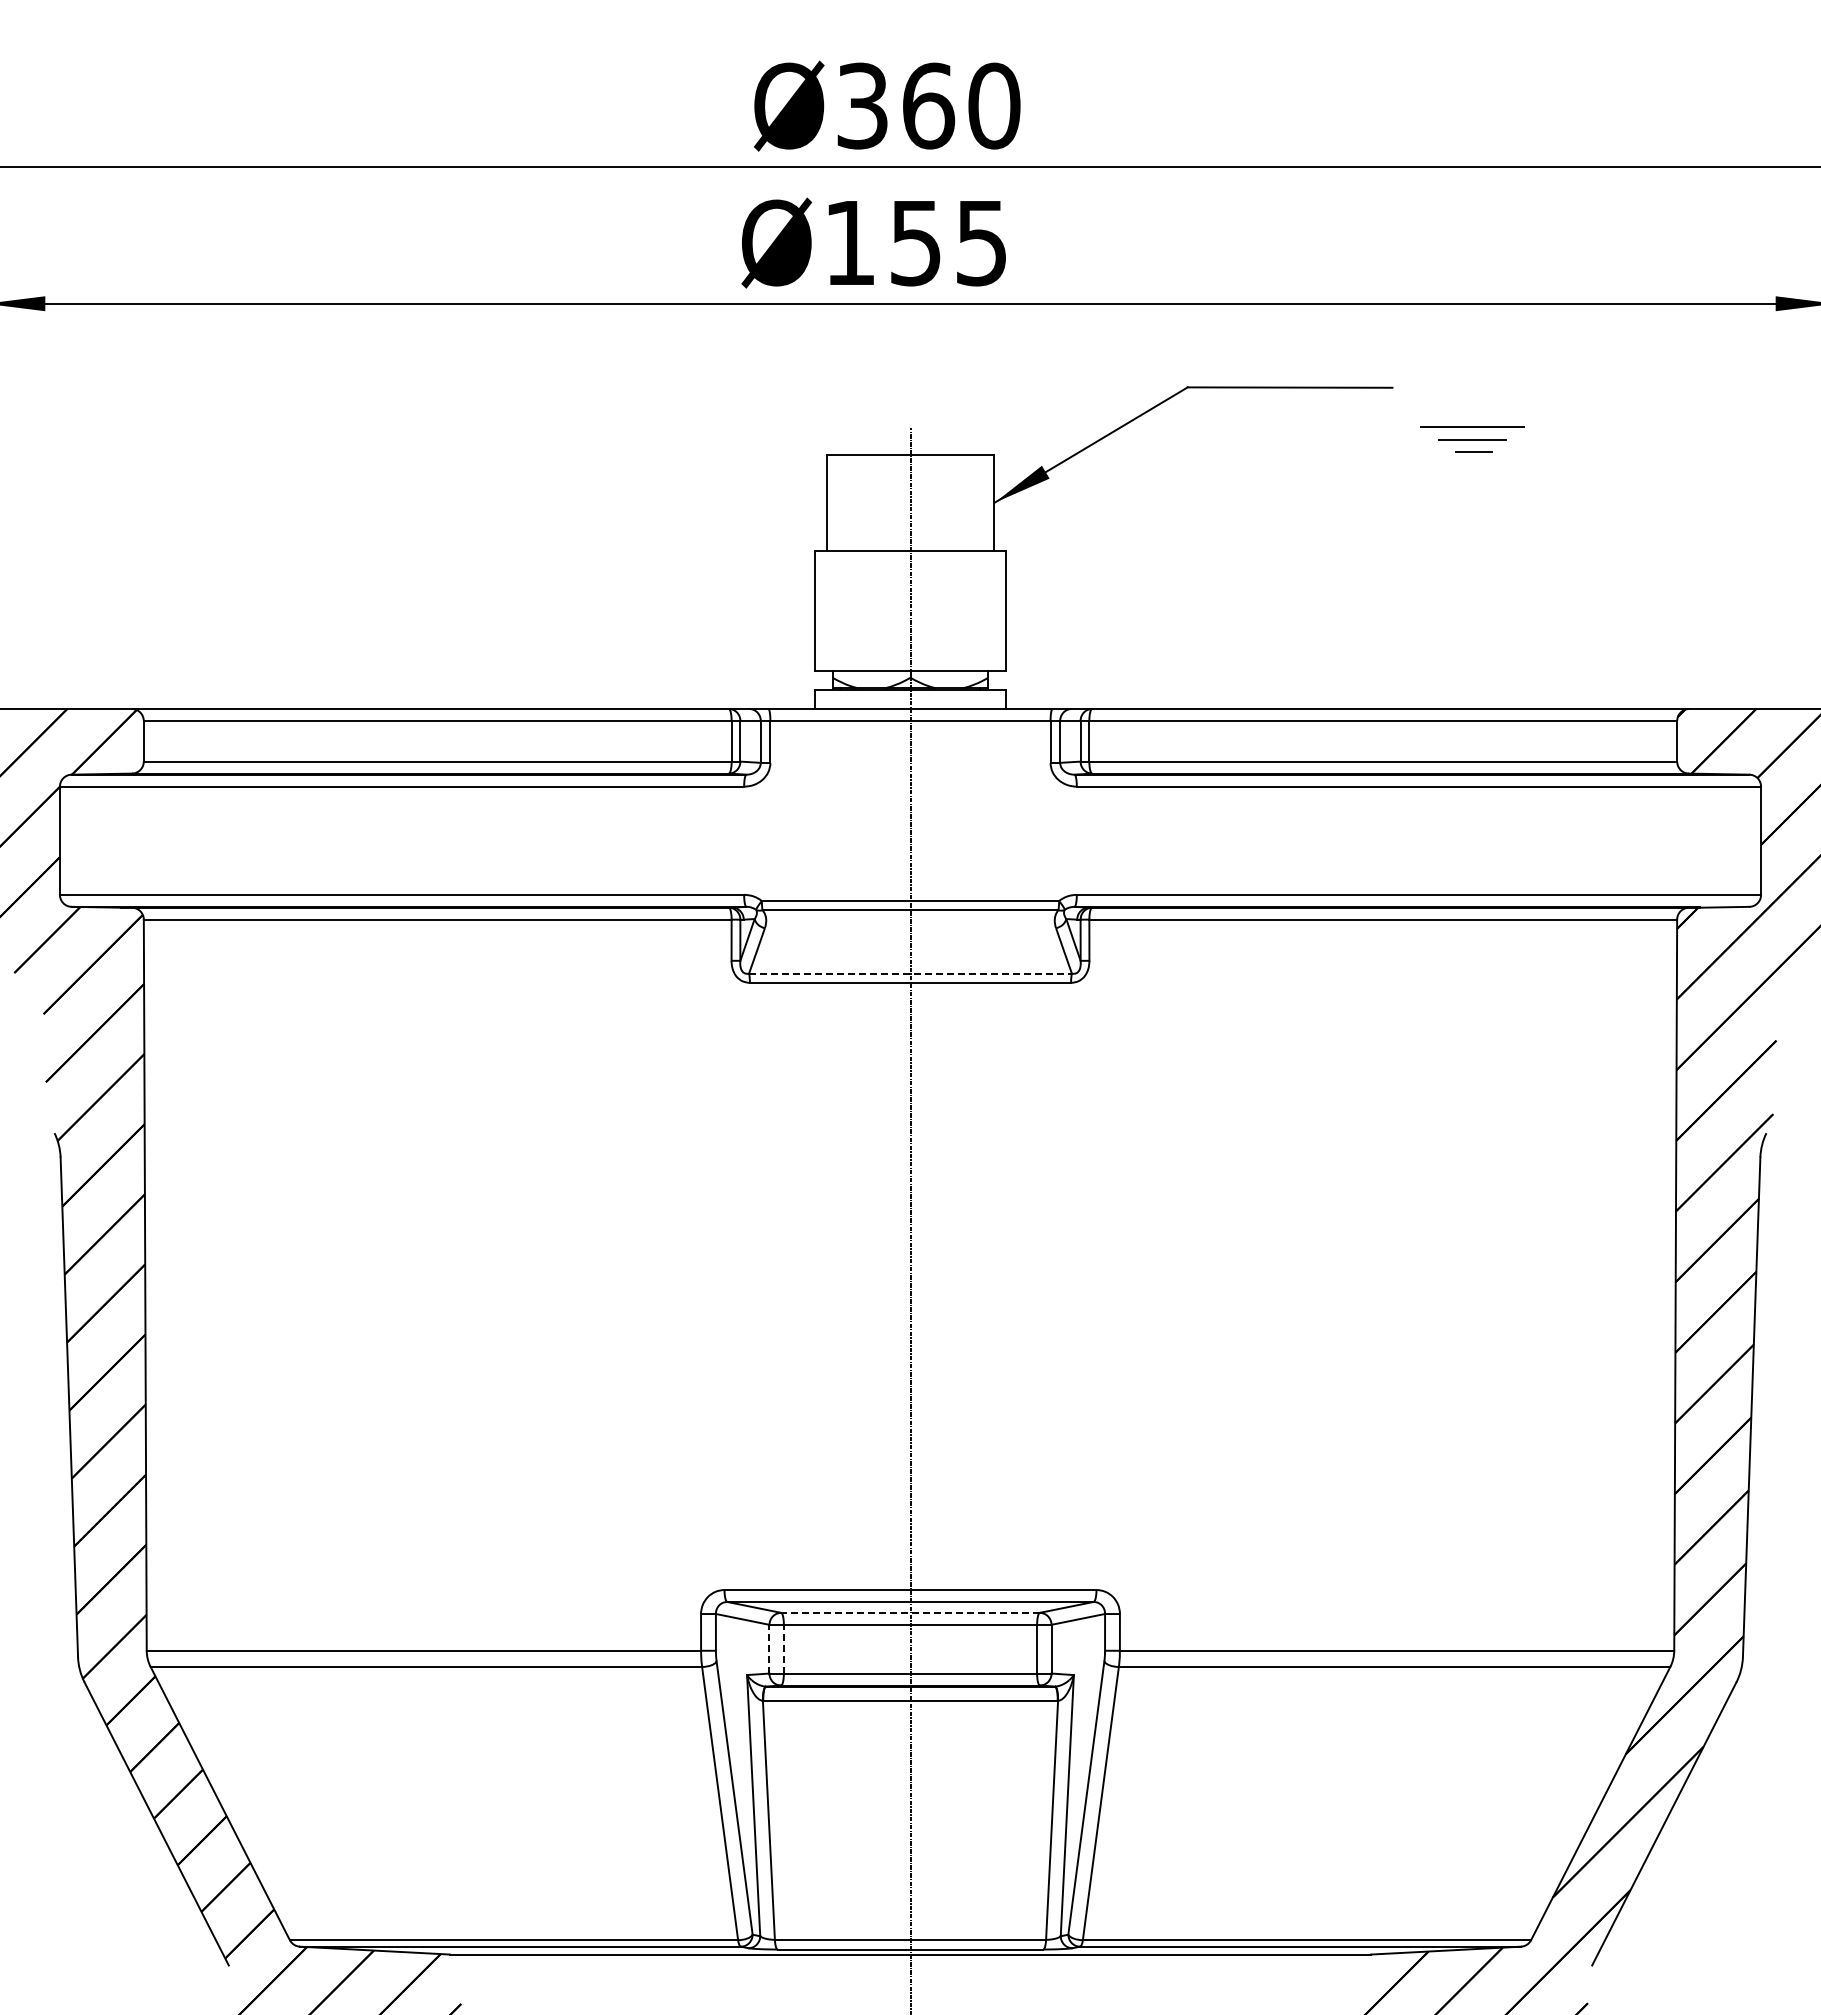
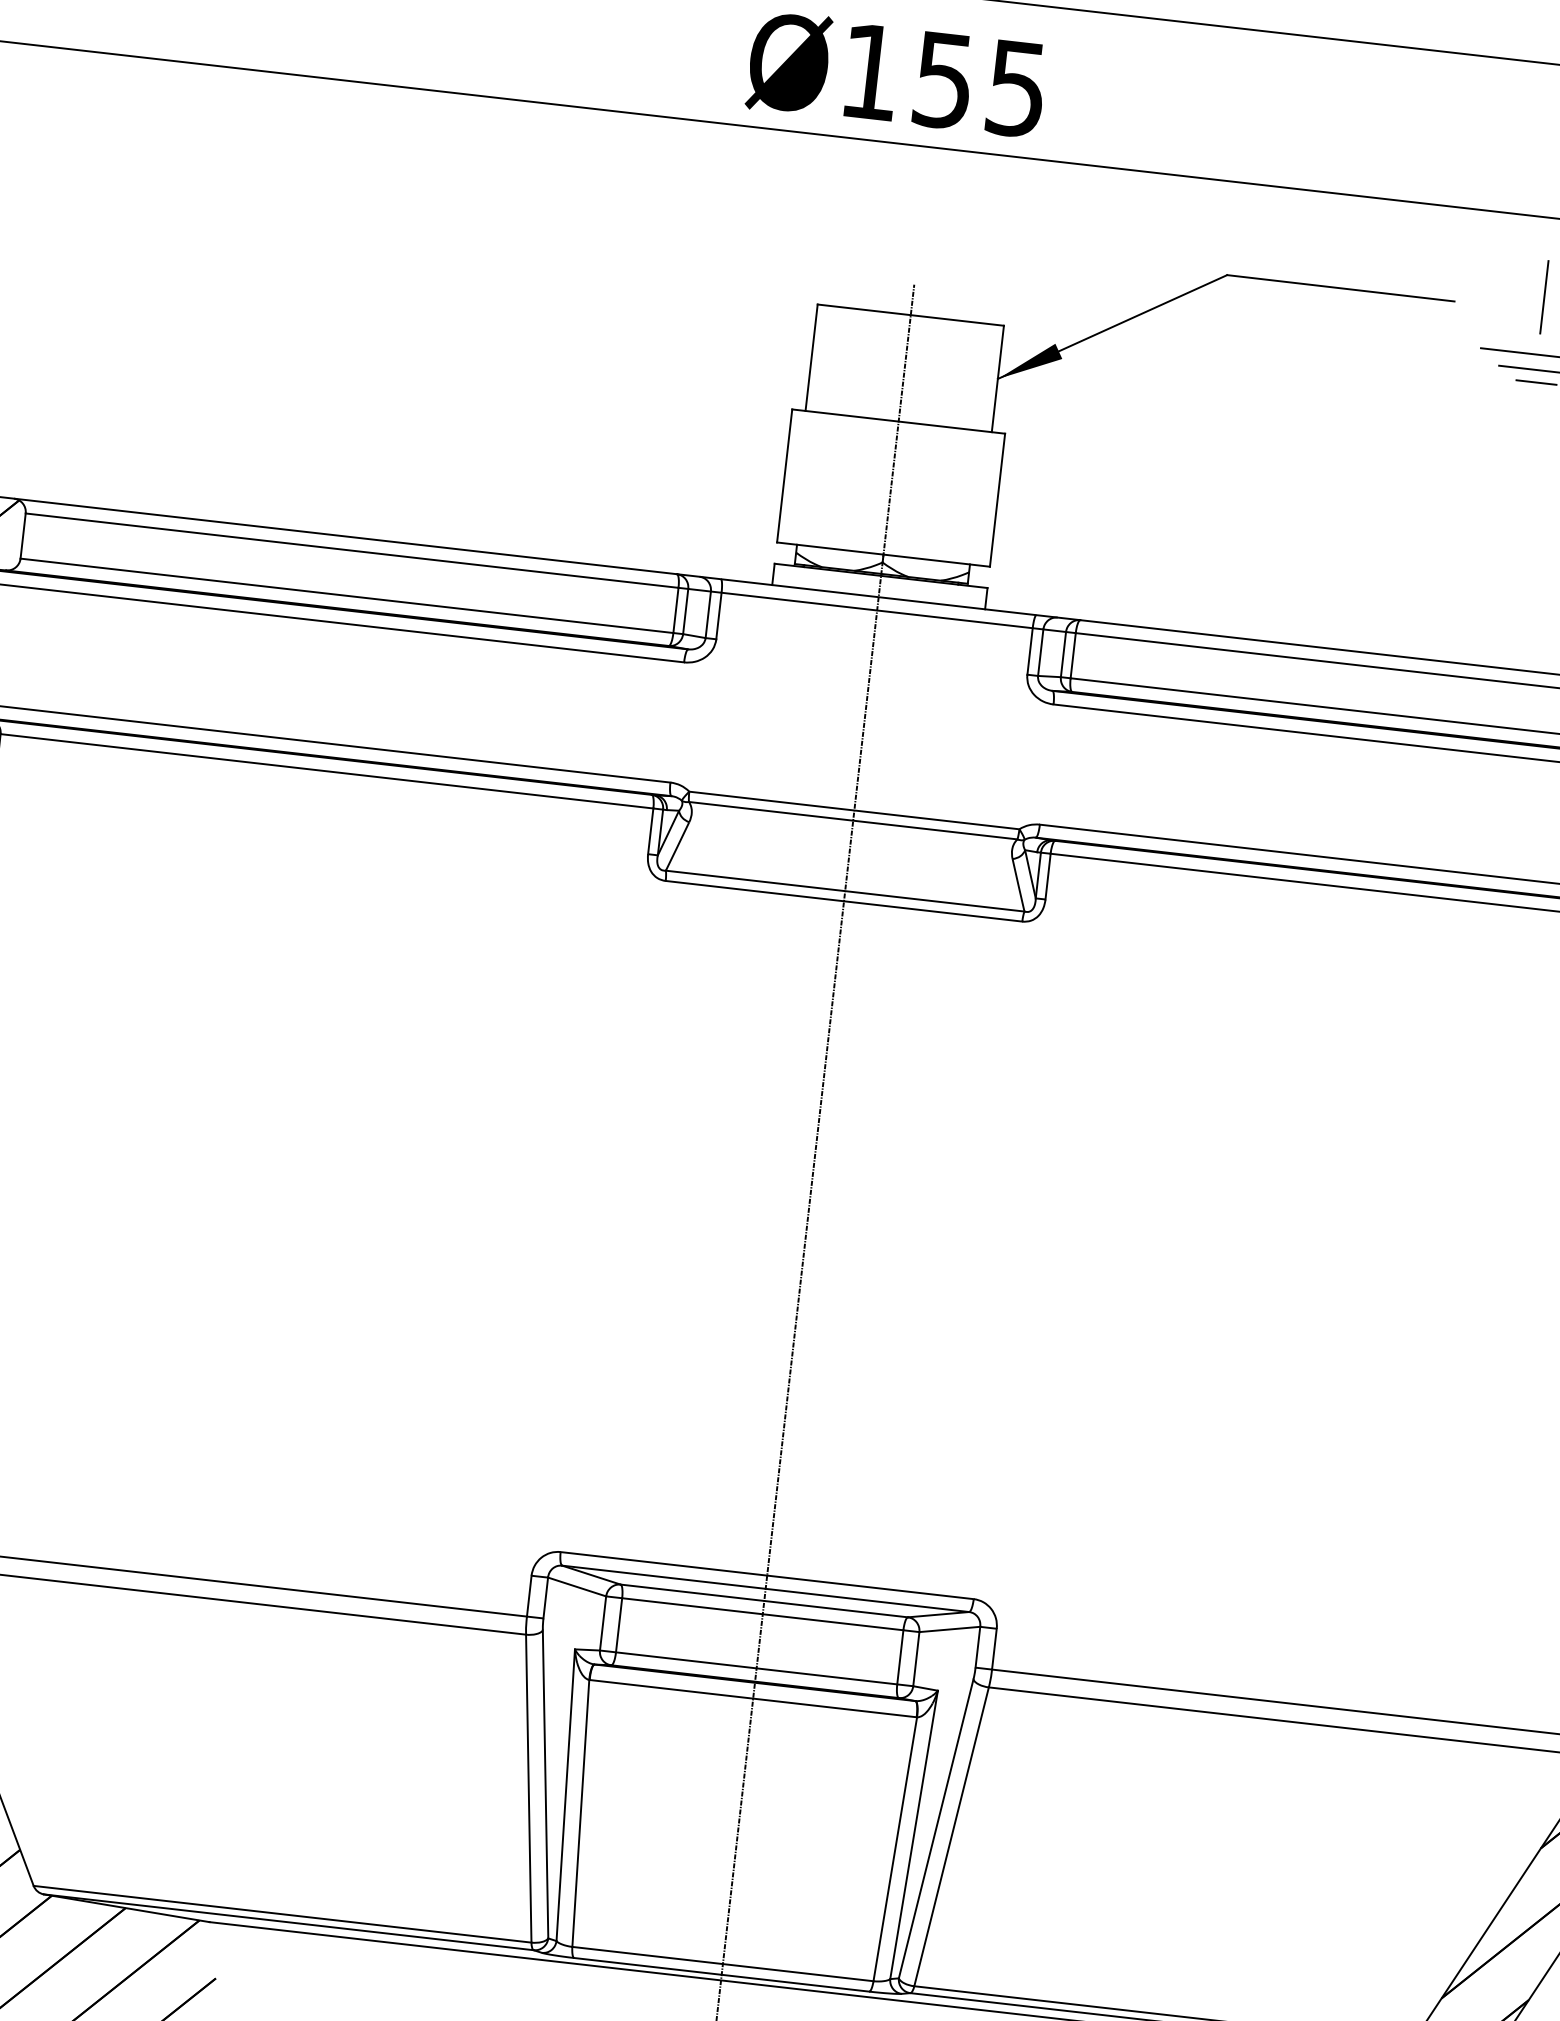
line: (1471, 374) -> (1544, 296), added
line: (910, 973) -> (845, 890), dashed -> solid
line: (910, 1612) -> (764, 1600), dashed -> solid
line: (769, 1648) -> (603, 1622), dashed -> solid
line: (783, 1648) -> (618, 1624), dashed -> solid

